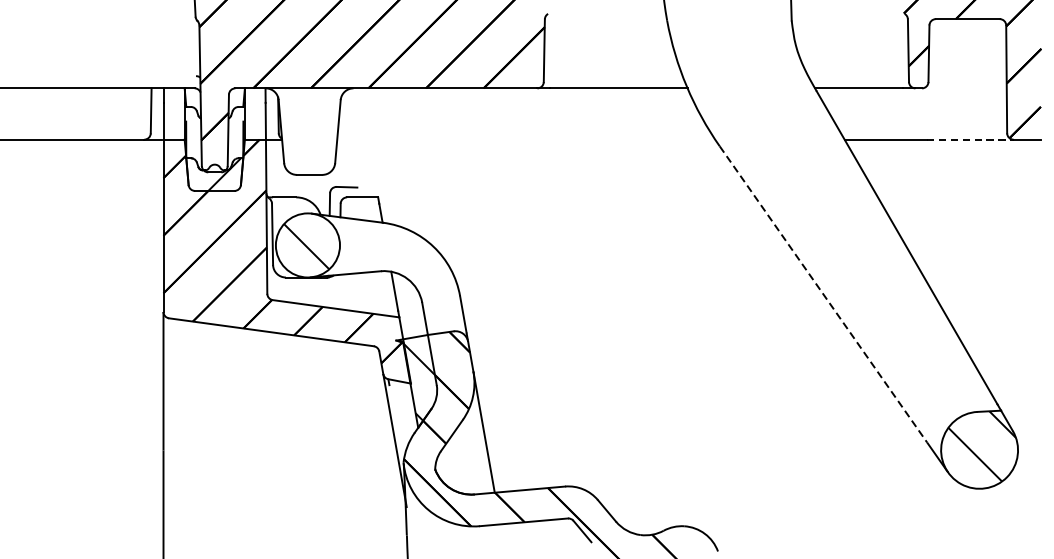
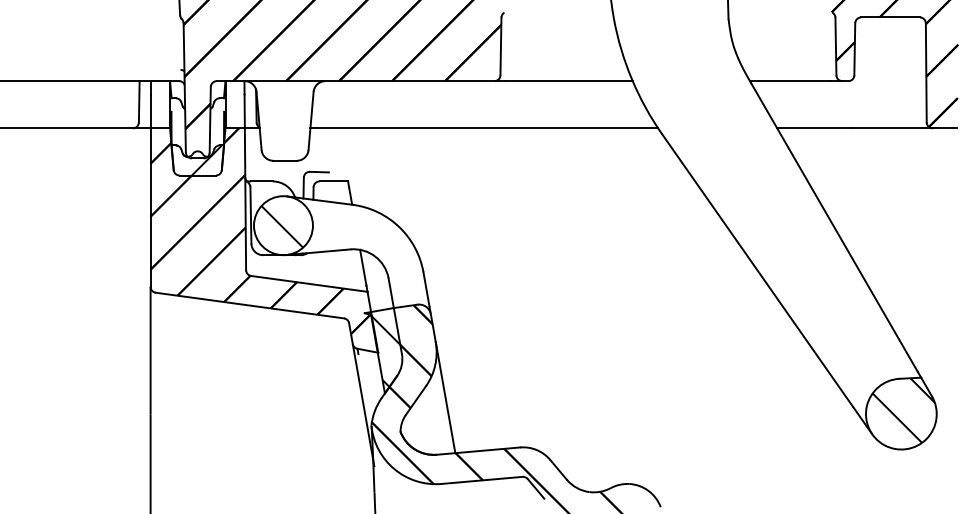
line: (526, 139) -> (484, 128), added
line: (969, 139) -> (892, 128), dashed -> solid
line: (824, 295) -> (758, 271), dashed -> solid

